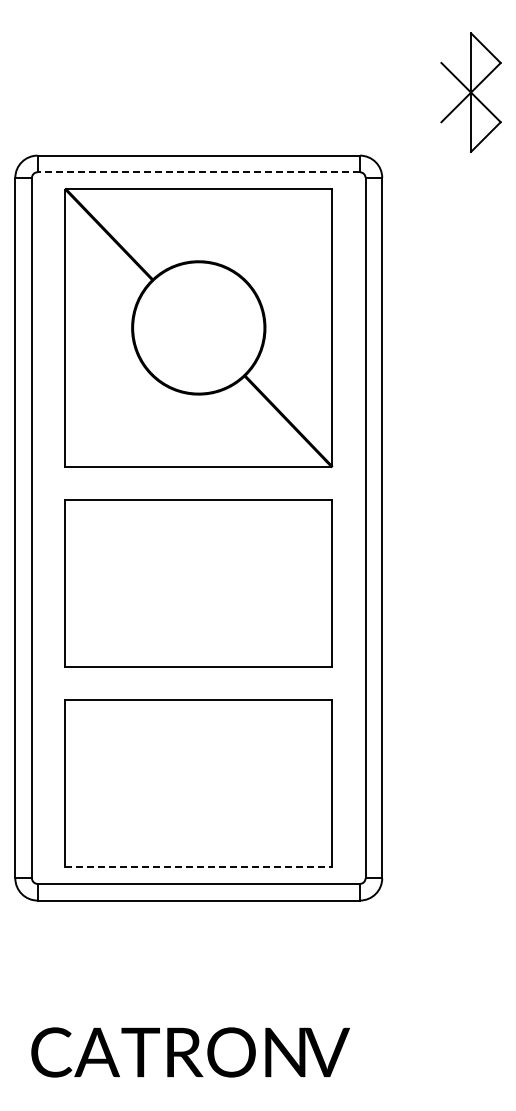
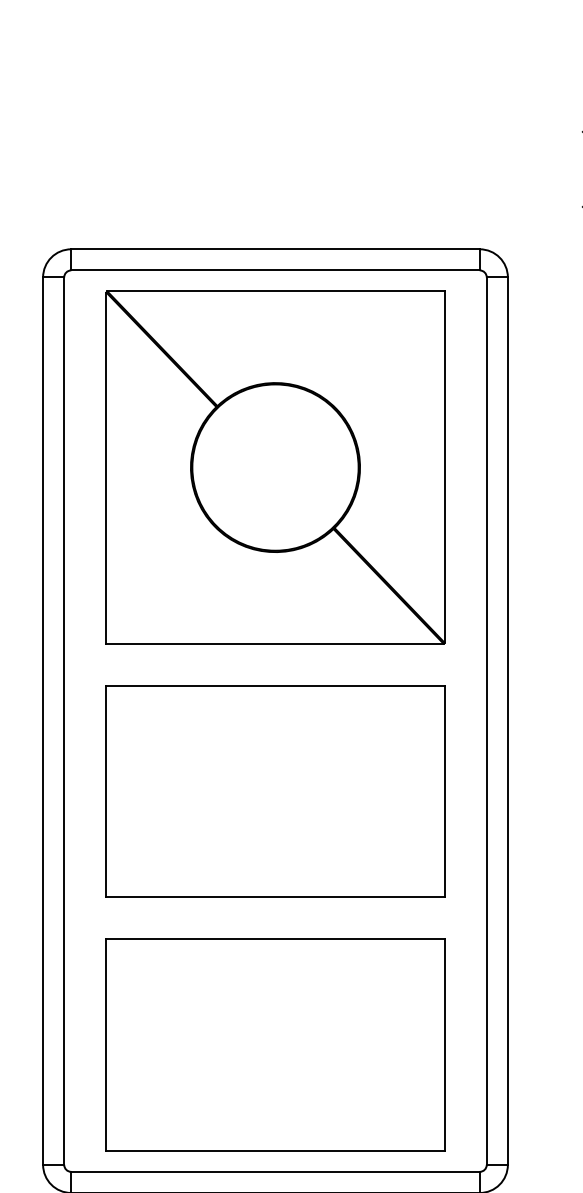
line: (198, 172) -> (275, 270), dashed -> solid
line: (199, 867) -> (276, 1151), dashed -> solid

